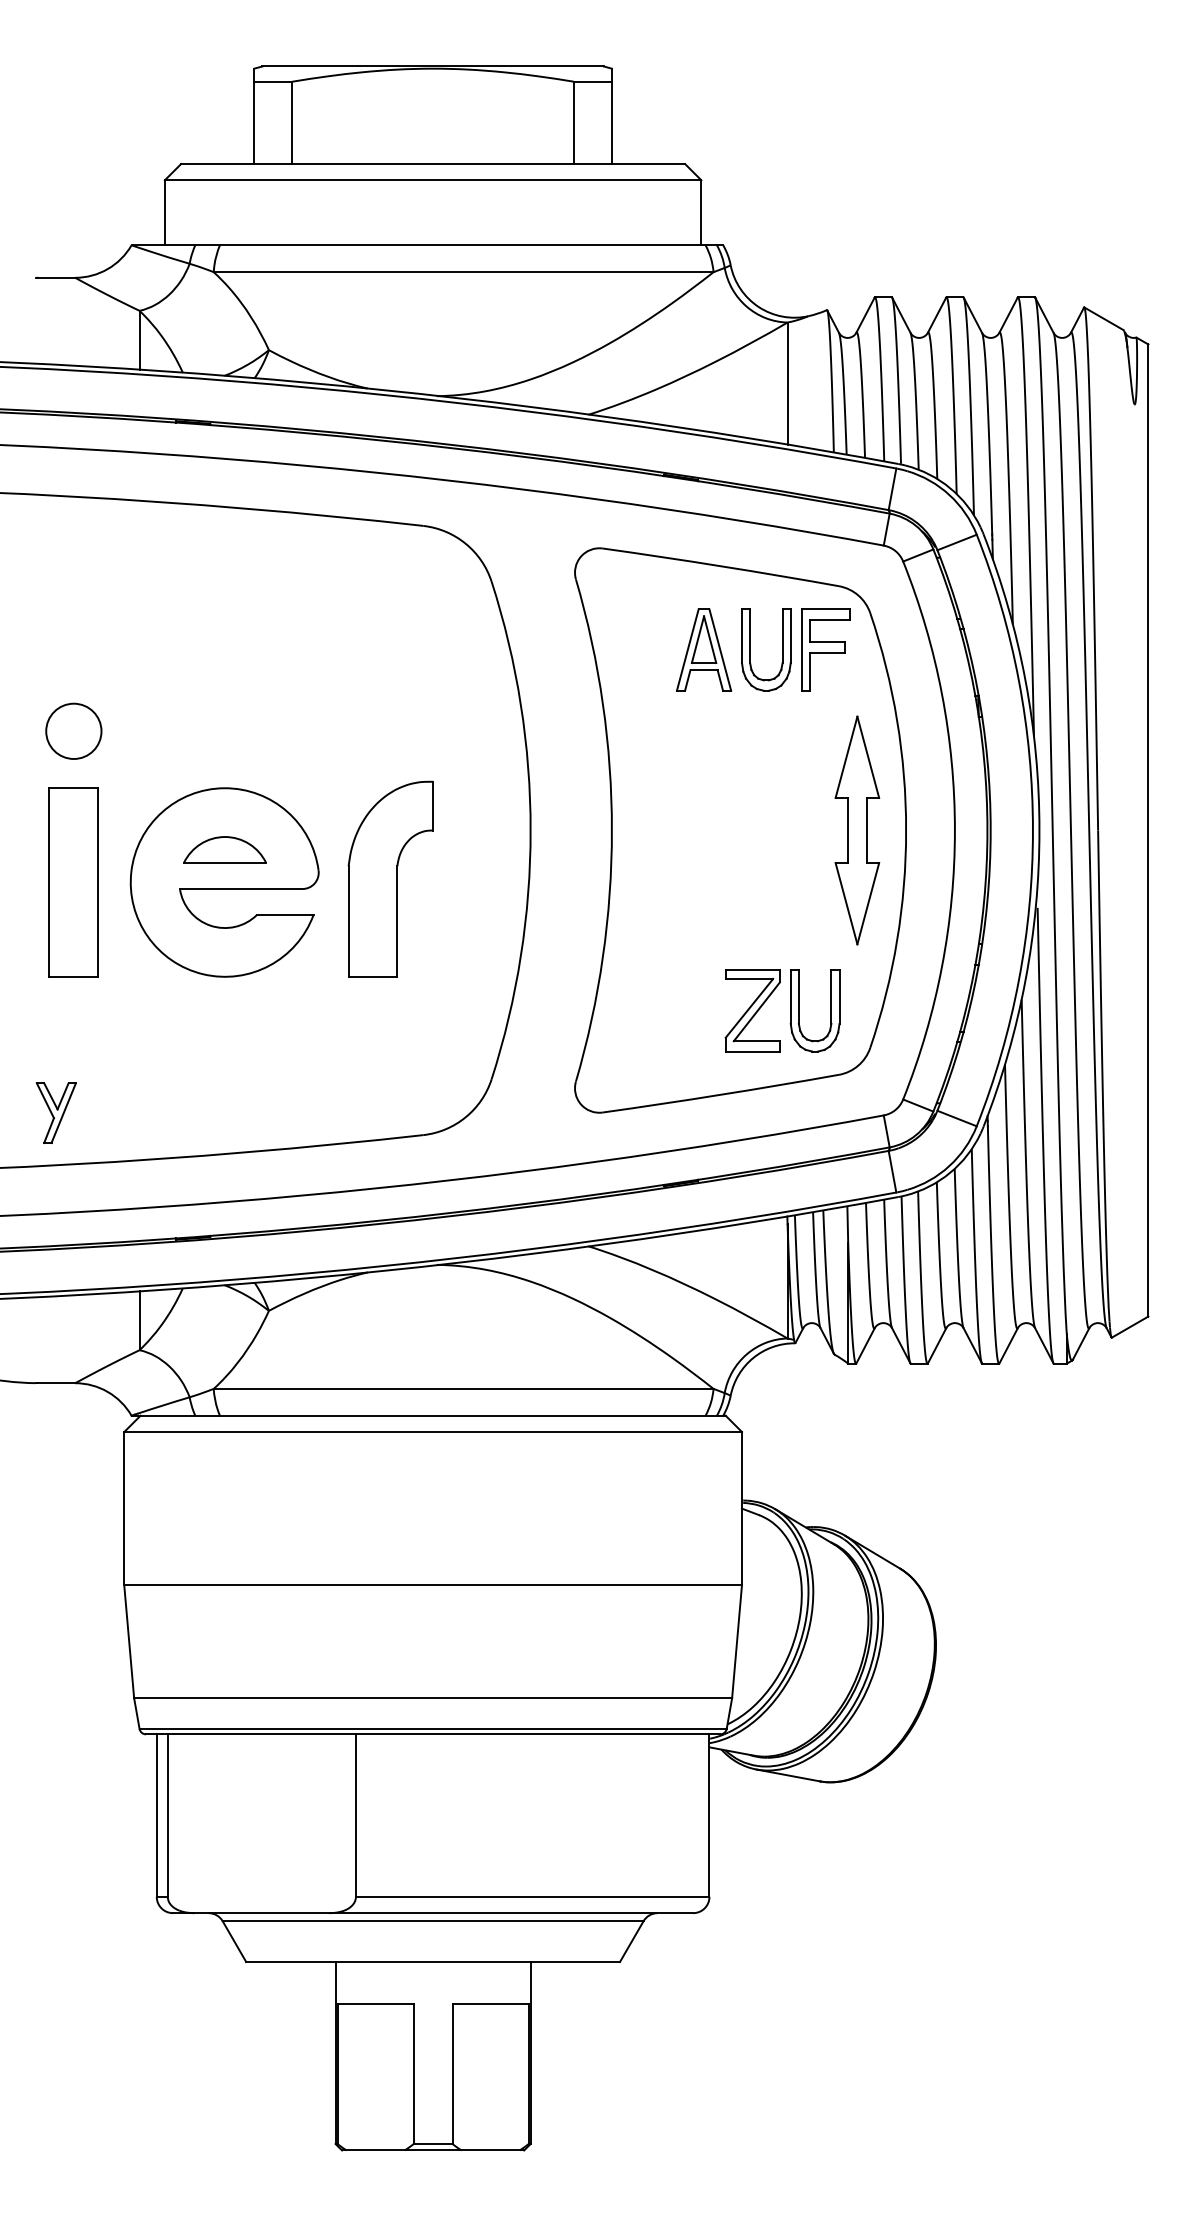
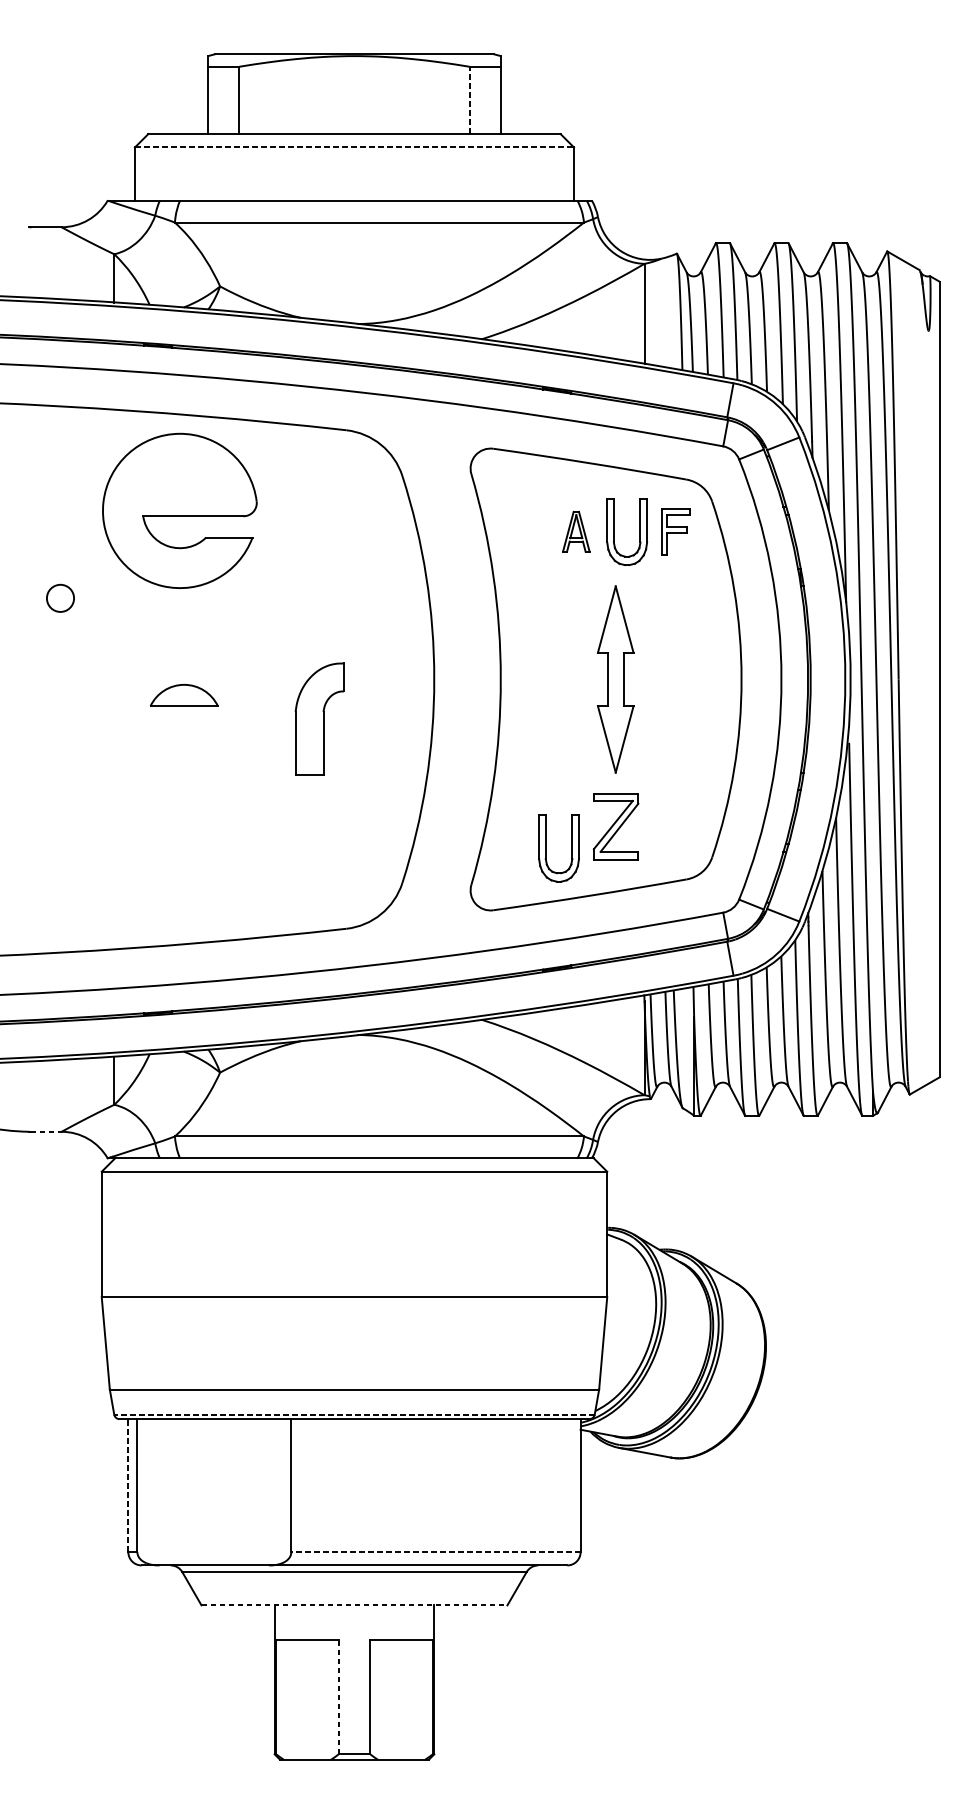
line: (573, 122) -> (469, 100), solid -> dashed
line: (433, 180) -> (354, 147), solid -> dashed
part: (704, 649) -> (576, 531), size x0.6
part: (825, 649) -> (675, 531), size x0.7
circle: (73, 730) -> (60, 597), size x0.6
part: (857, 830) -> (615, 679), moved
part: (390, 878) -> (319, 718), size x0.7
part: (73, 882) -> (60, 722), removed
part: (224, 882) -> (179, 510), moved
part: (799, 1010) -> (546, 848), moved
part: (56, 1113) -> (46, 911), removed
line: (56, 1383) -> (46, 1132), solid -> dashed
line: (433, 1728) -> (354, 1414), solid -> dashed
line: (156, 1815) -> (128, 1485), solid -> dashed
line: (532, 1896) -> (435, 1551), solid -> dashed
line: (433, 1961) -> (354, 1605), solid -> dashed
line: (413, 2074) -> (338, 1697), solid -> dashed

